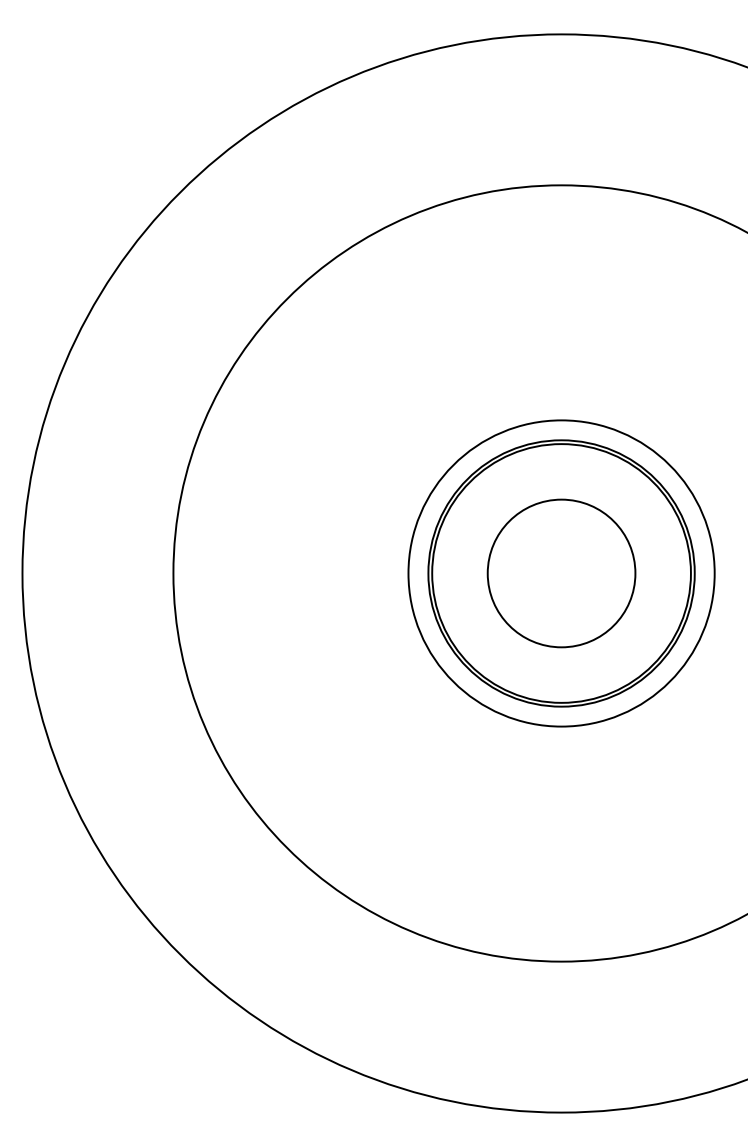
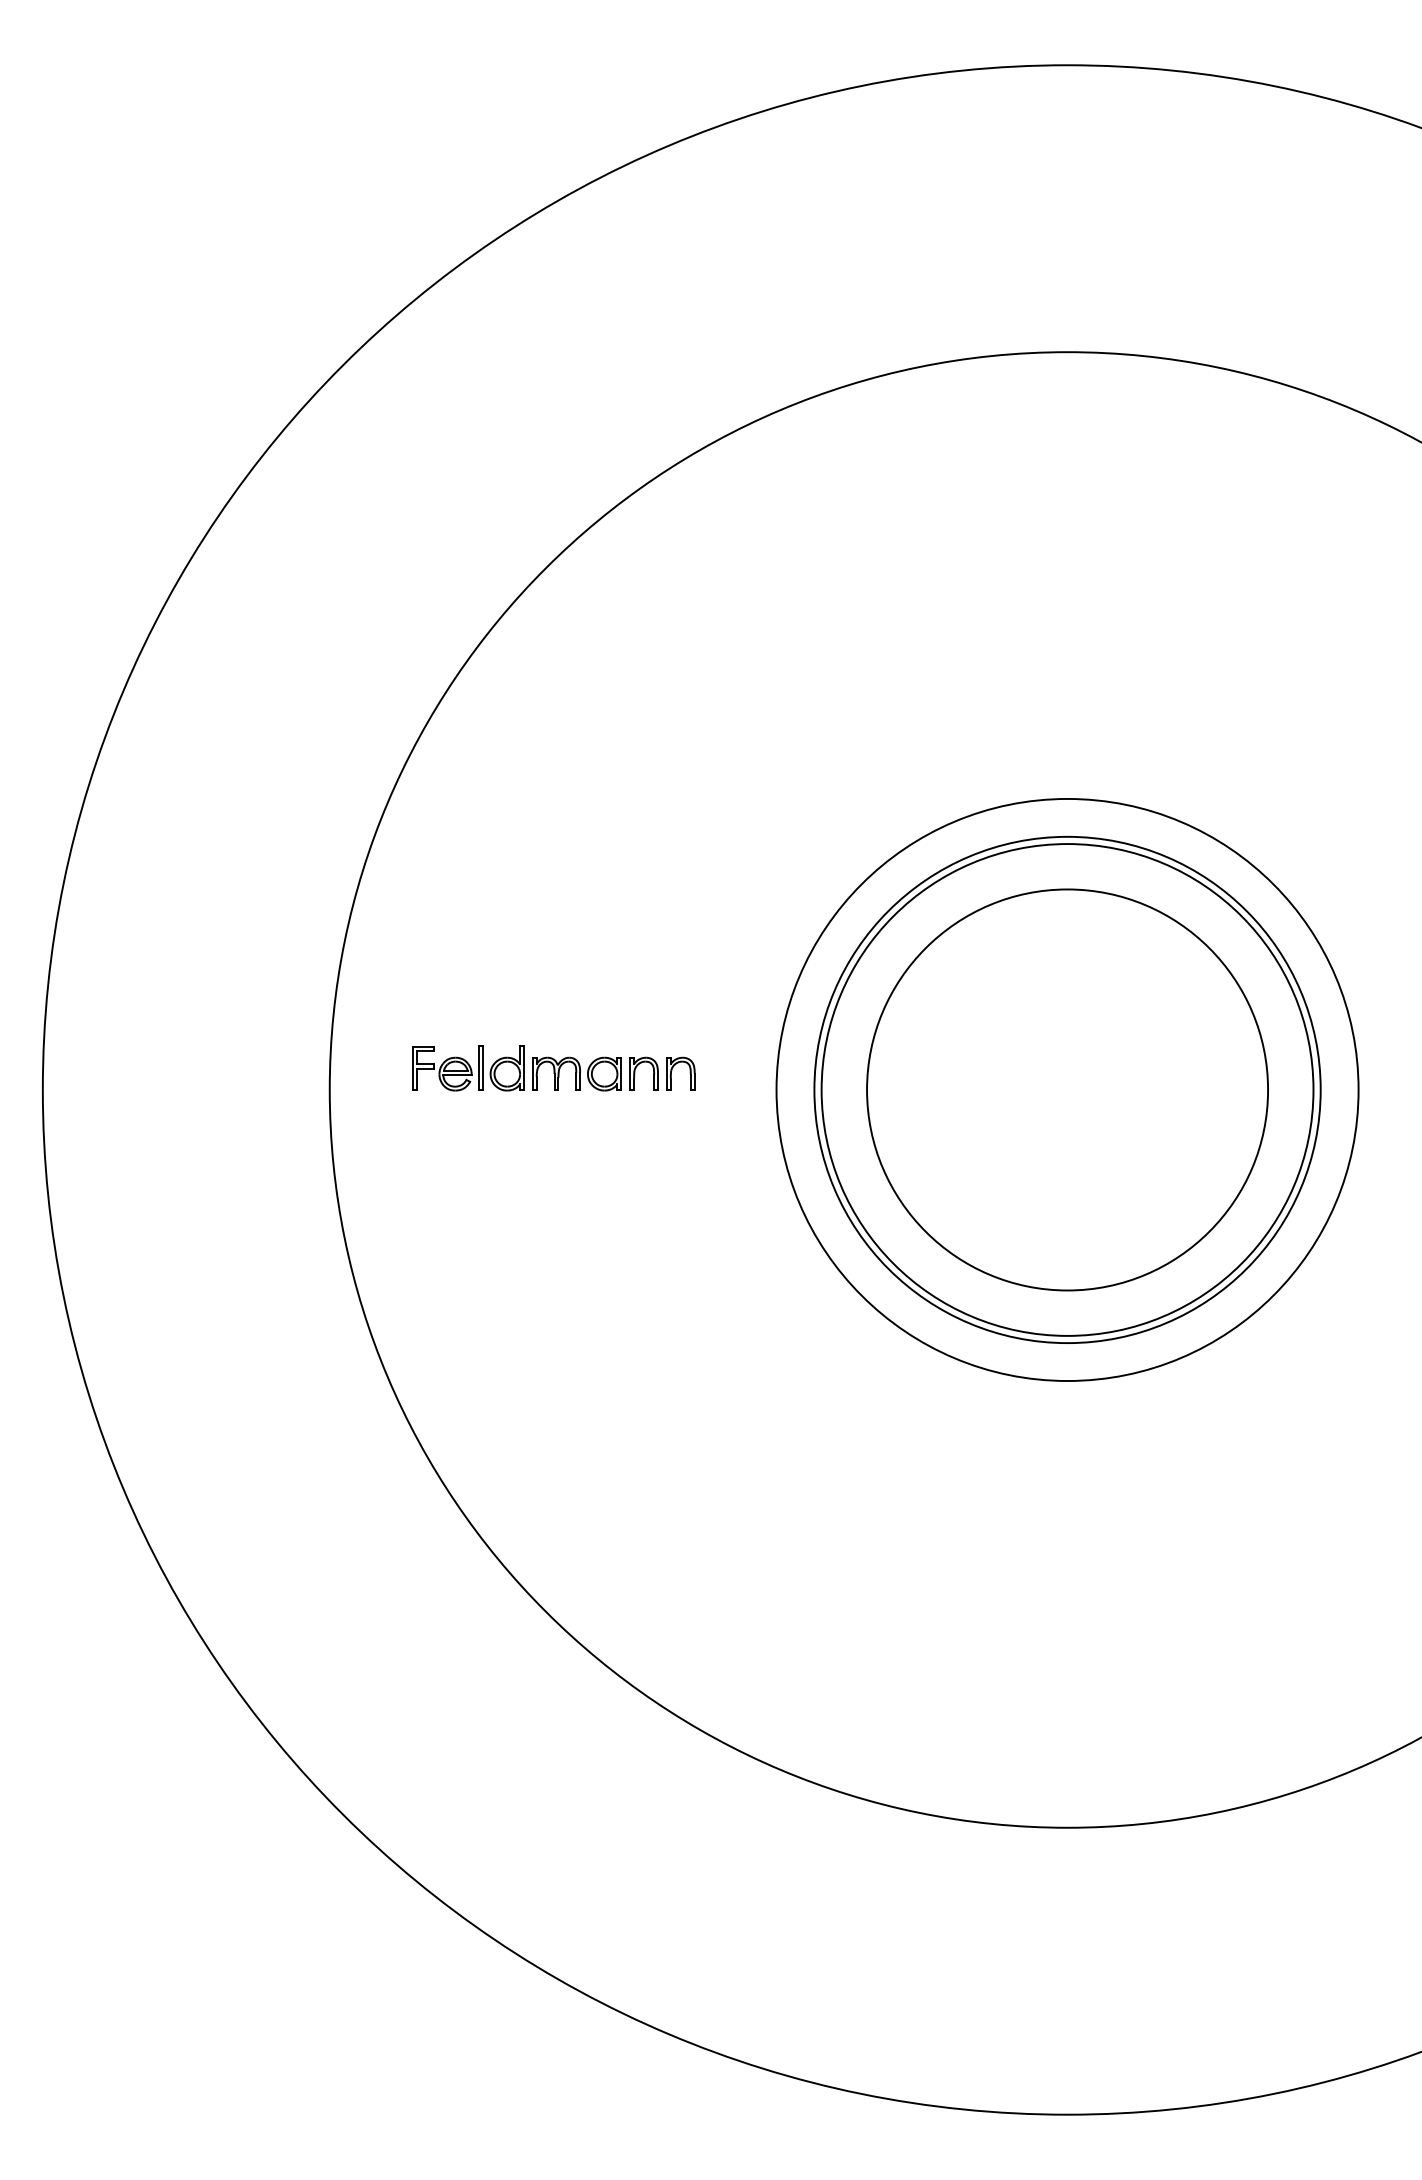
part: (291, 561) -> (554, 1067), added
circle: (561, 573) -> (1067, 1090), size x1.43

